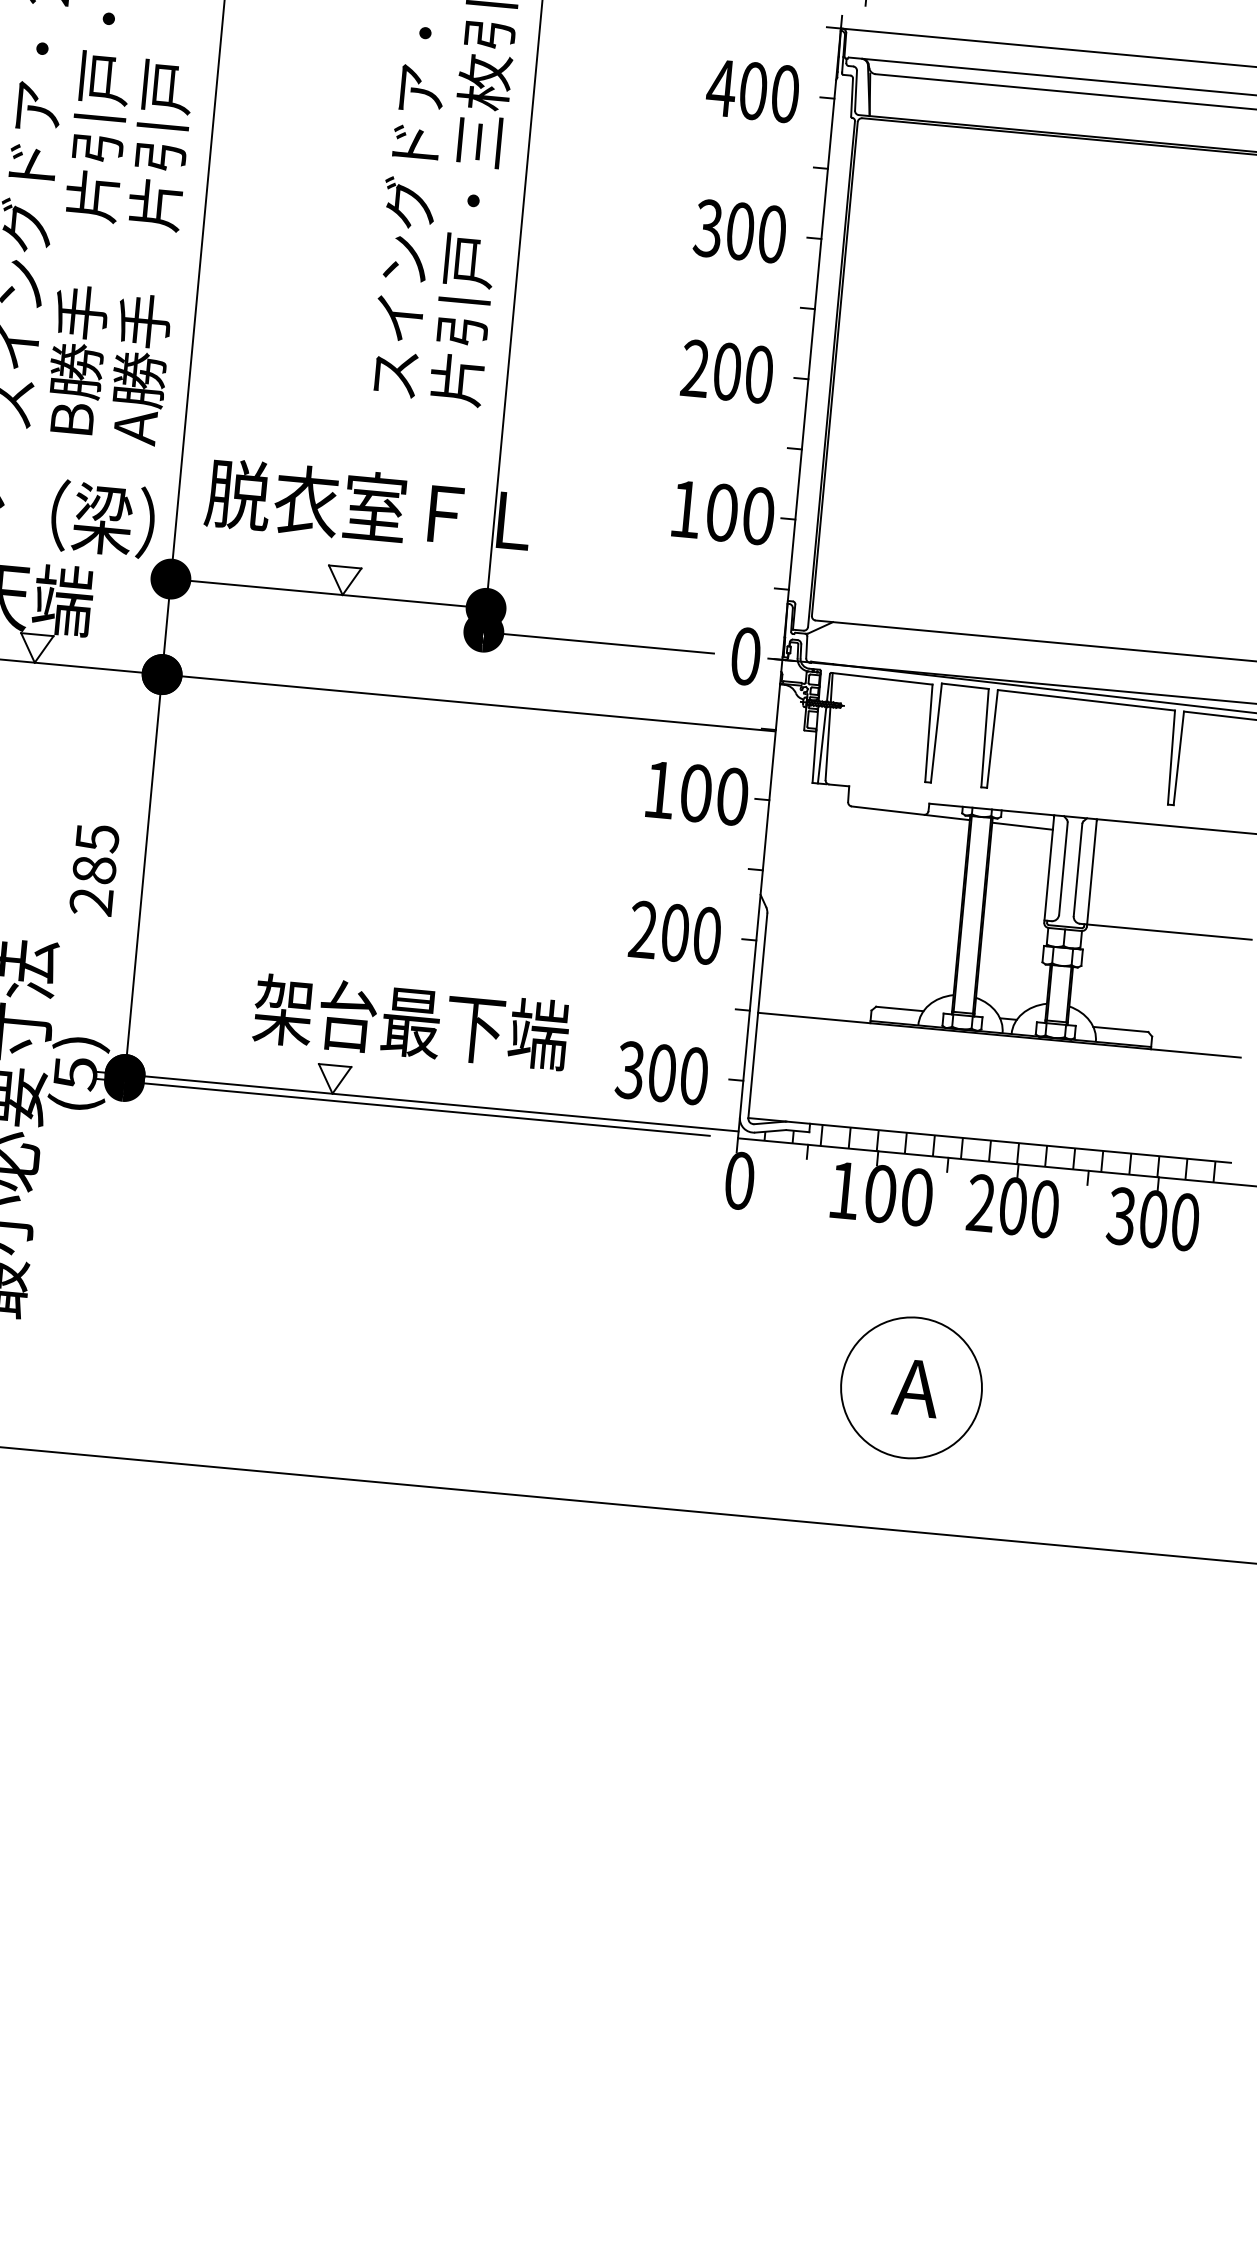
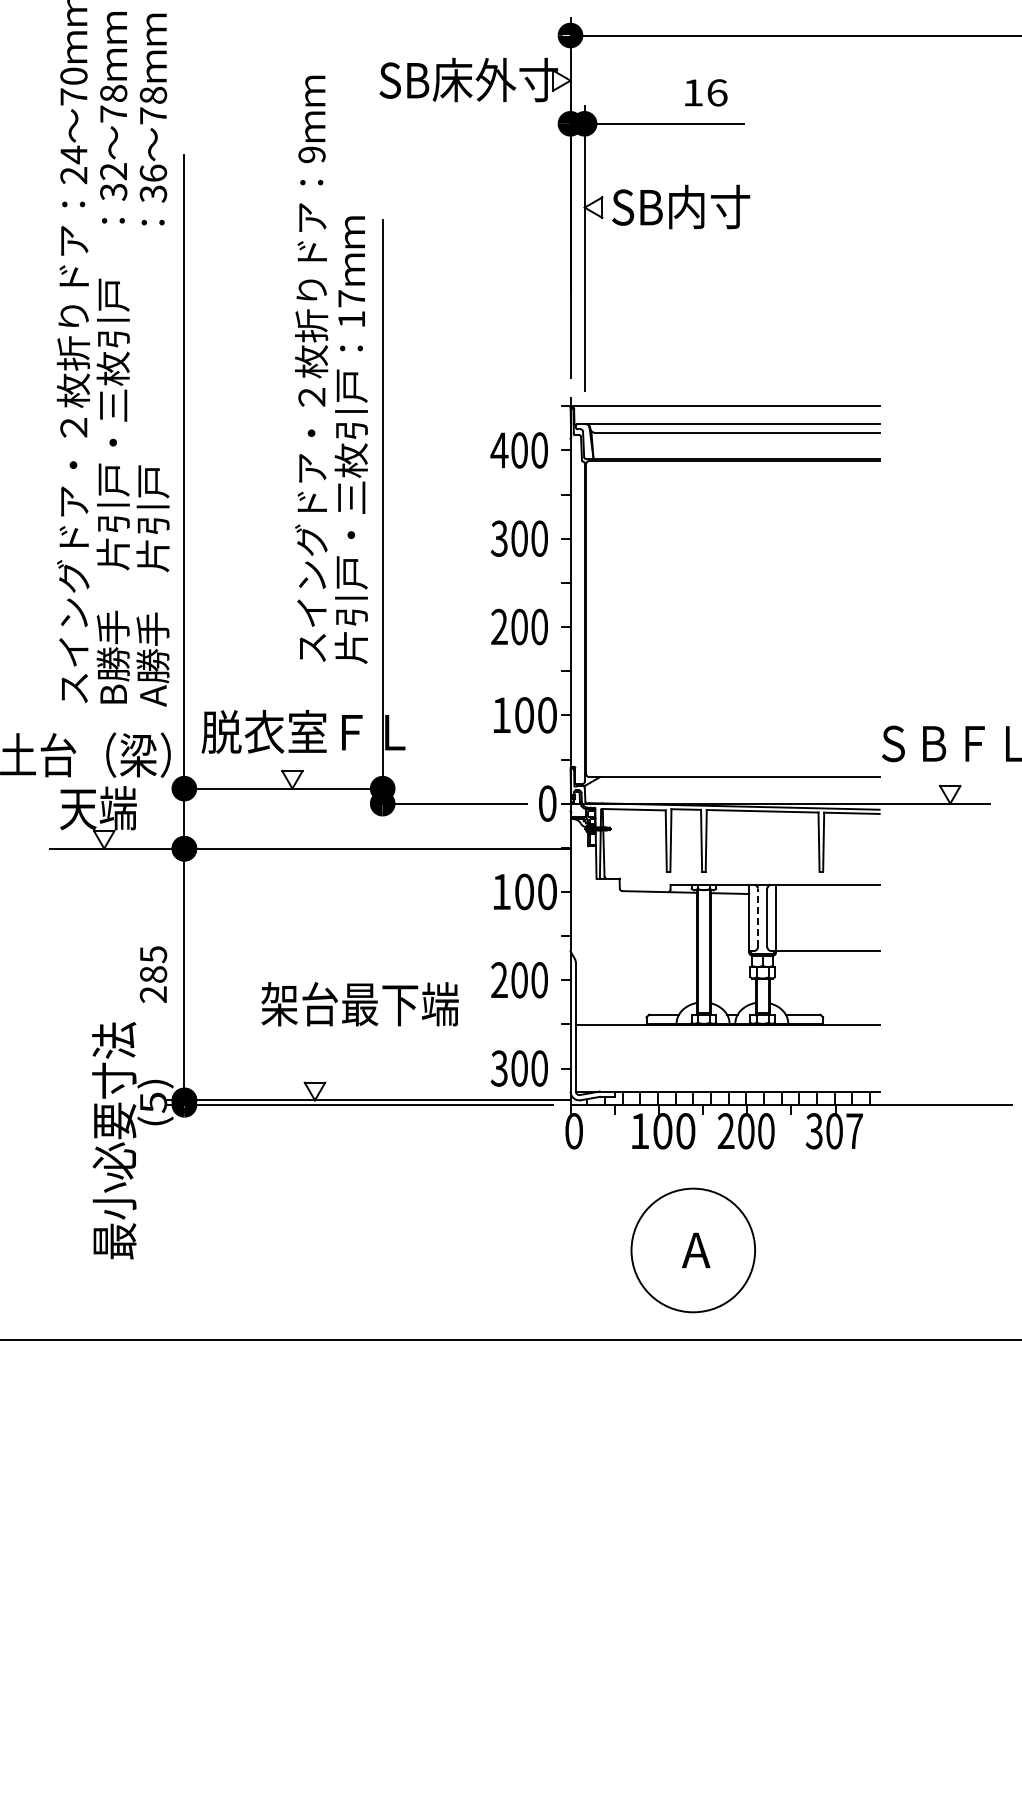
line: (1064, 868) -> (758, 917), solid -> dashed
text: (410, 1022) -> (359, 1004), moved
text: (1185, 1222) -> (854, 1131), 300 -> 307
circle: (911, 1387) -> (693, 1250), size x1.4

